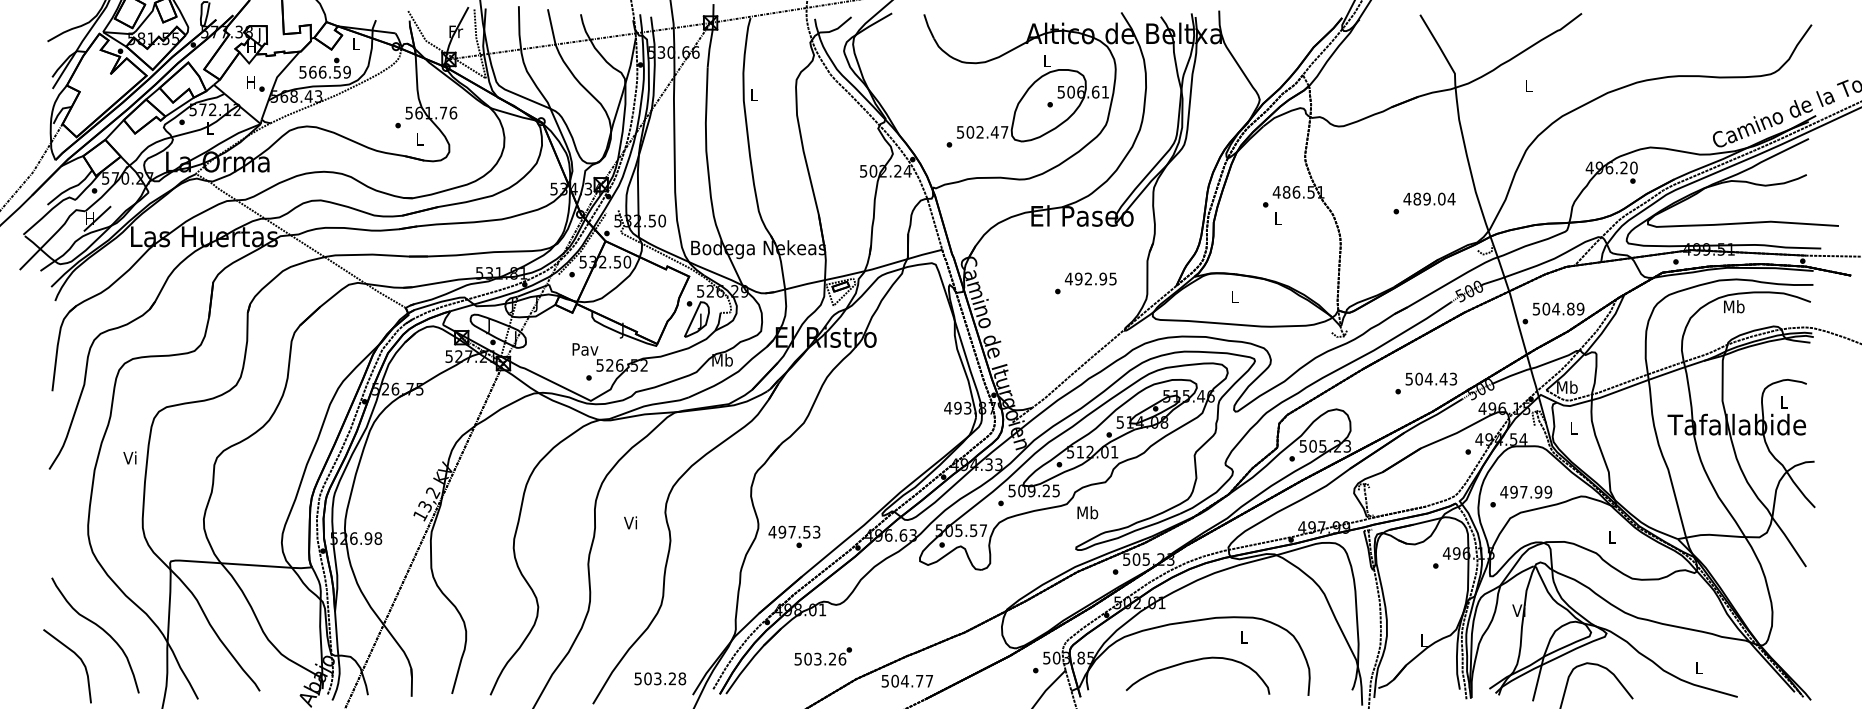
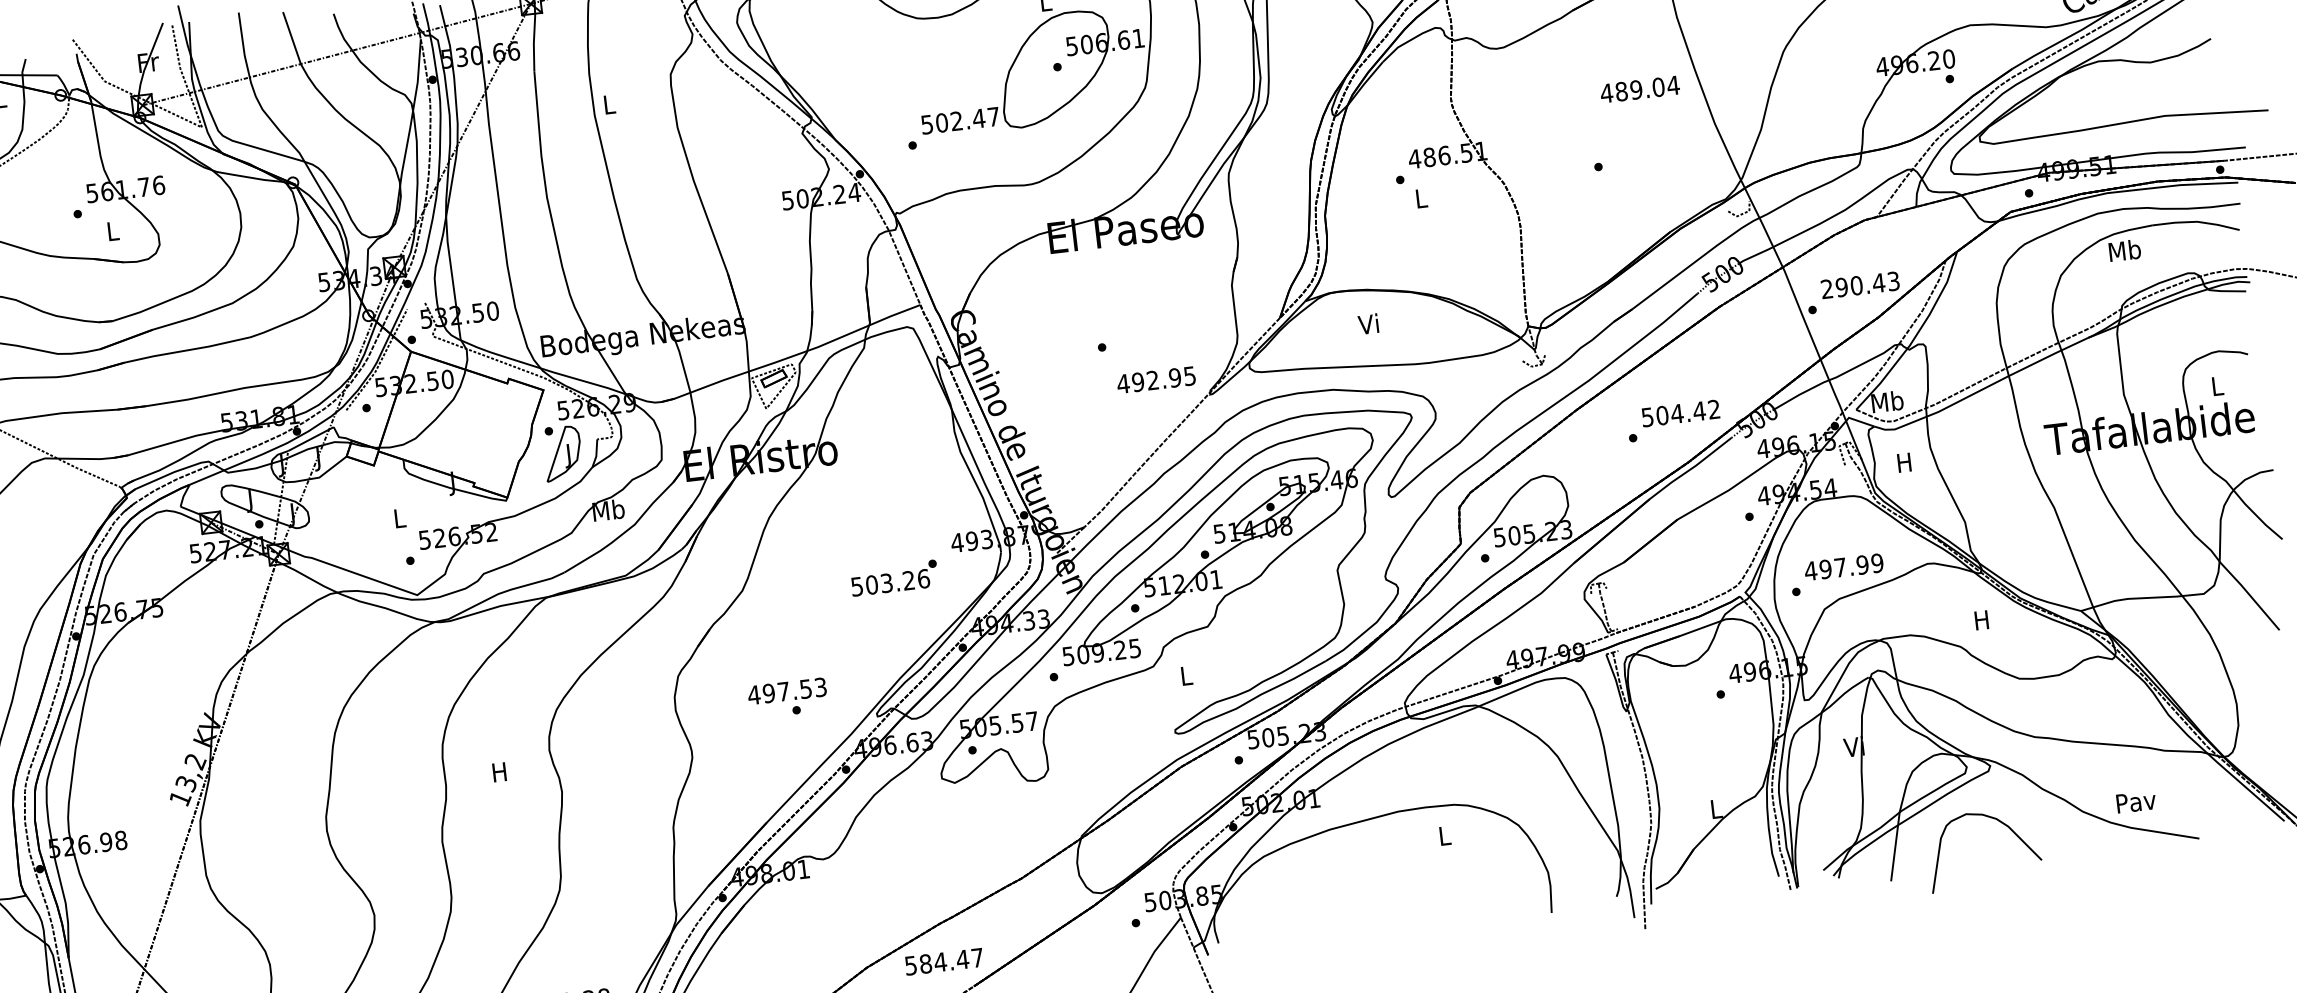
text: (1429, 198) -> (1639, 88), moved
text: (1090, 278) -> (1155, 379), moved
text: (1233, 296) -> (1367, 323), L -> Vi
text: (1558, 308) -> (1860, 284), 504.89 -> 290.43
text: (585, 349) -> (400, 518), Pav -> L
text: (1453, 379) -> (1714, 410), 504.43 -> 504.42
text: (1573, 428) -> (1904, 462), L -> H
text: (1087, 512) -> (1185, 675), Mb -> L
text: (630, 522) -> (498, 771), Vi -> H
text: (794, 536) -> (788, 697), moved
text: (1611, 537) -> (1980, 620), L -> H
text: (822, 656) -> (893, 578), moved
curve: (1195, 661) -> (1375, 881), removed
text: (1699, 668) -> (2136, 802), L -> Pav
text: (907, 681) -> (944, 962), 504.77 -> 584.47

